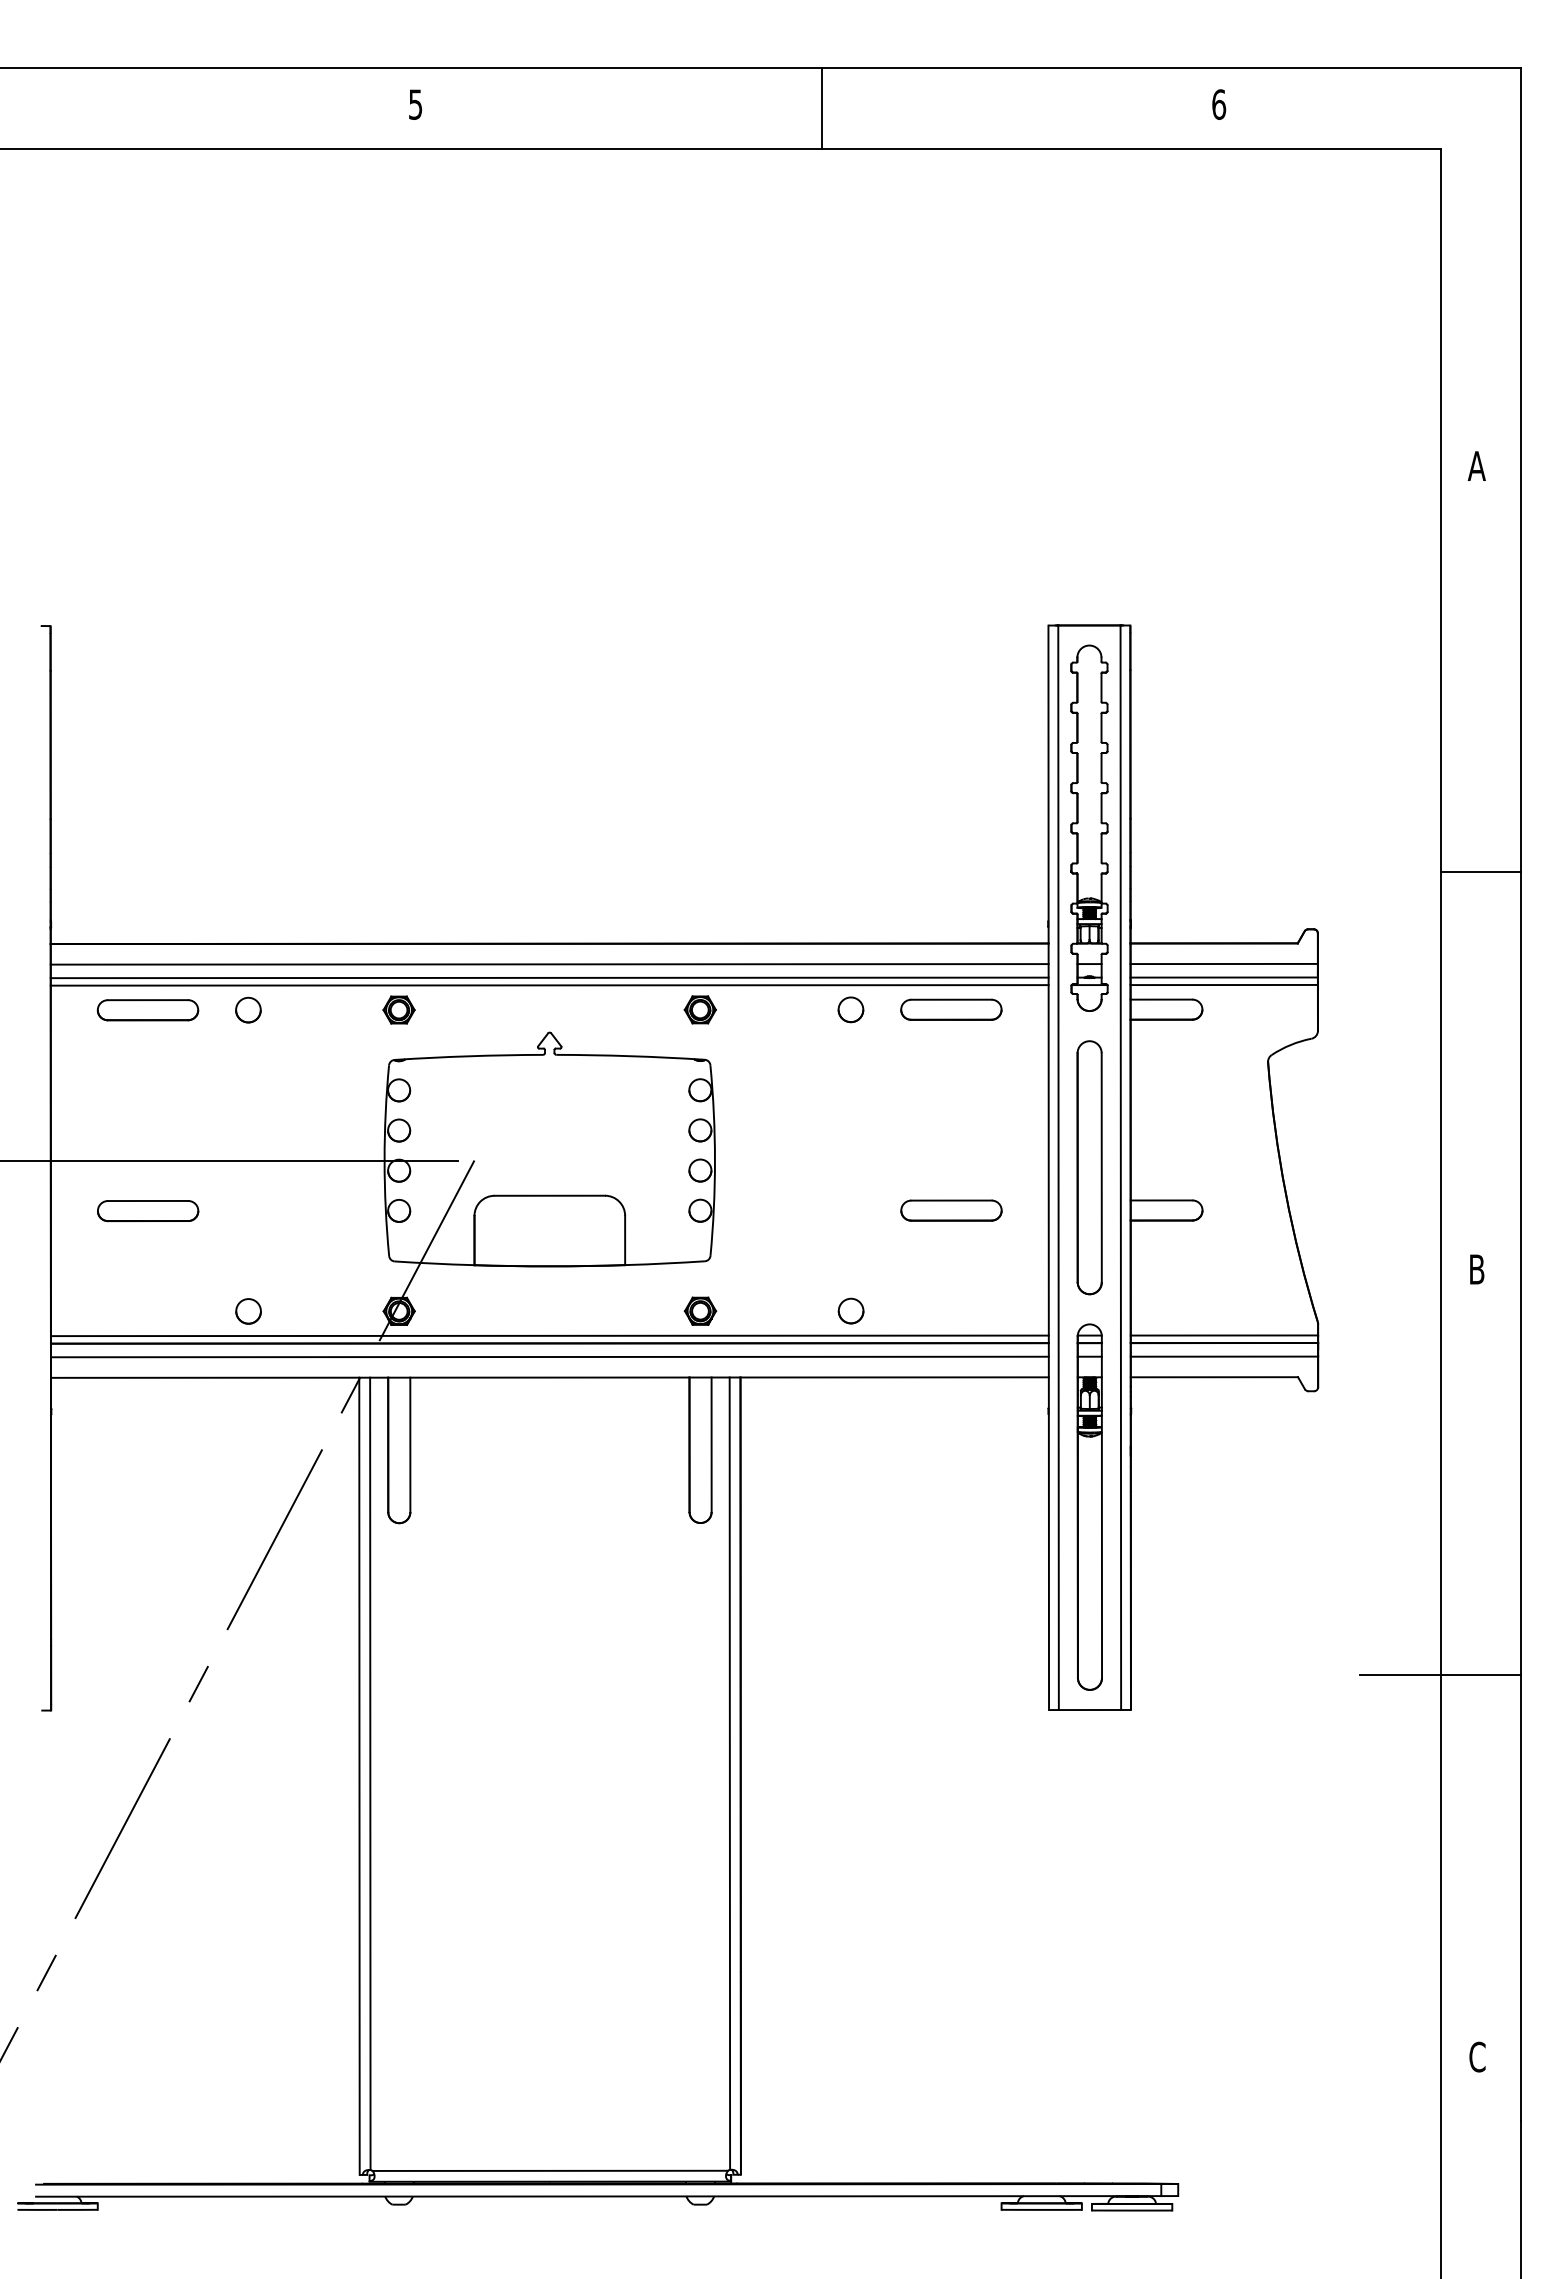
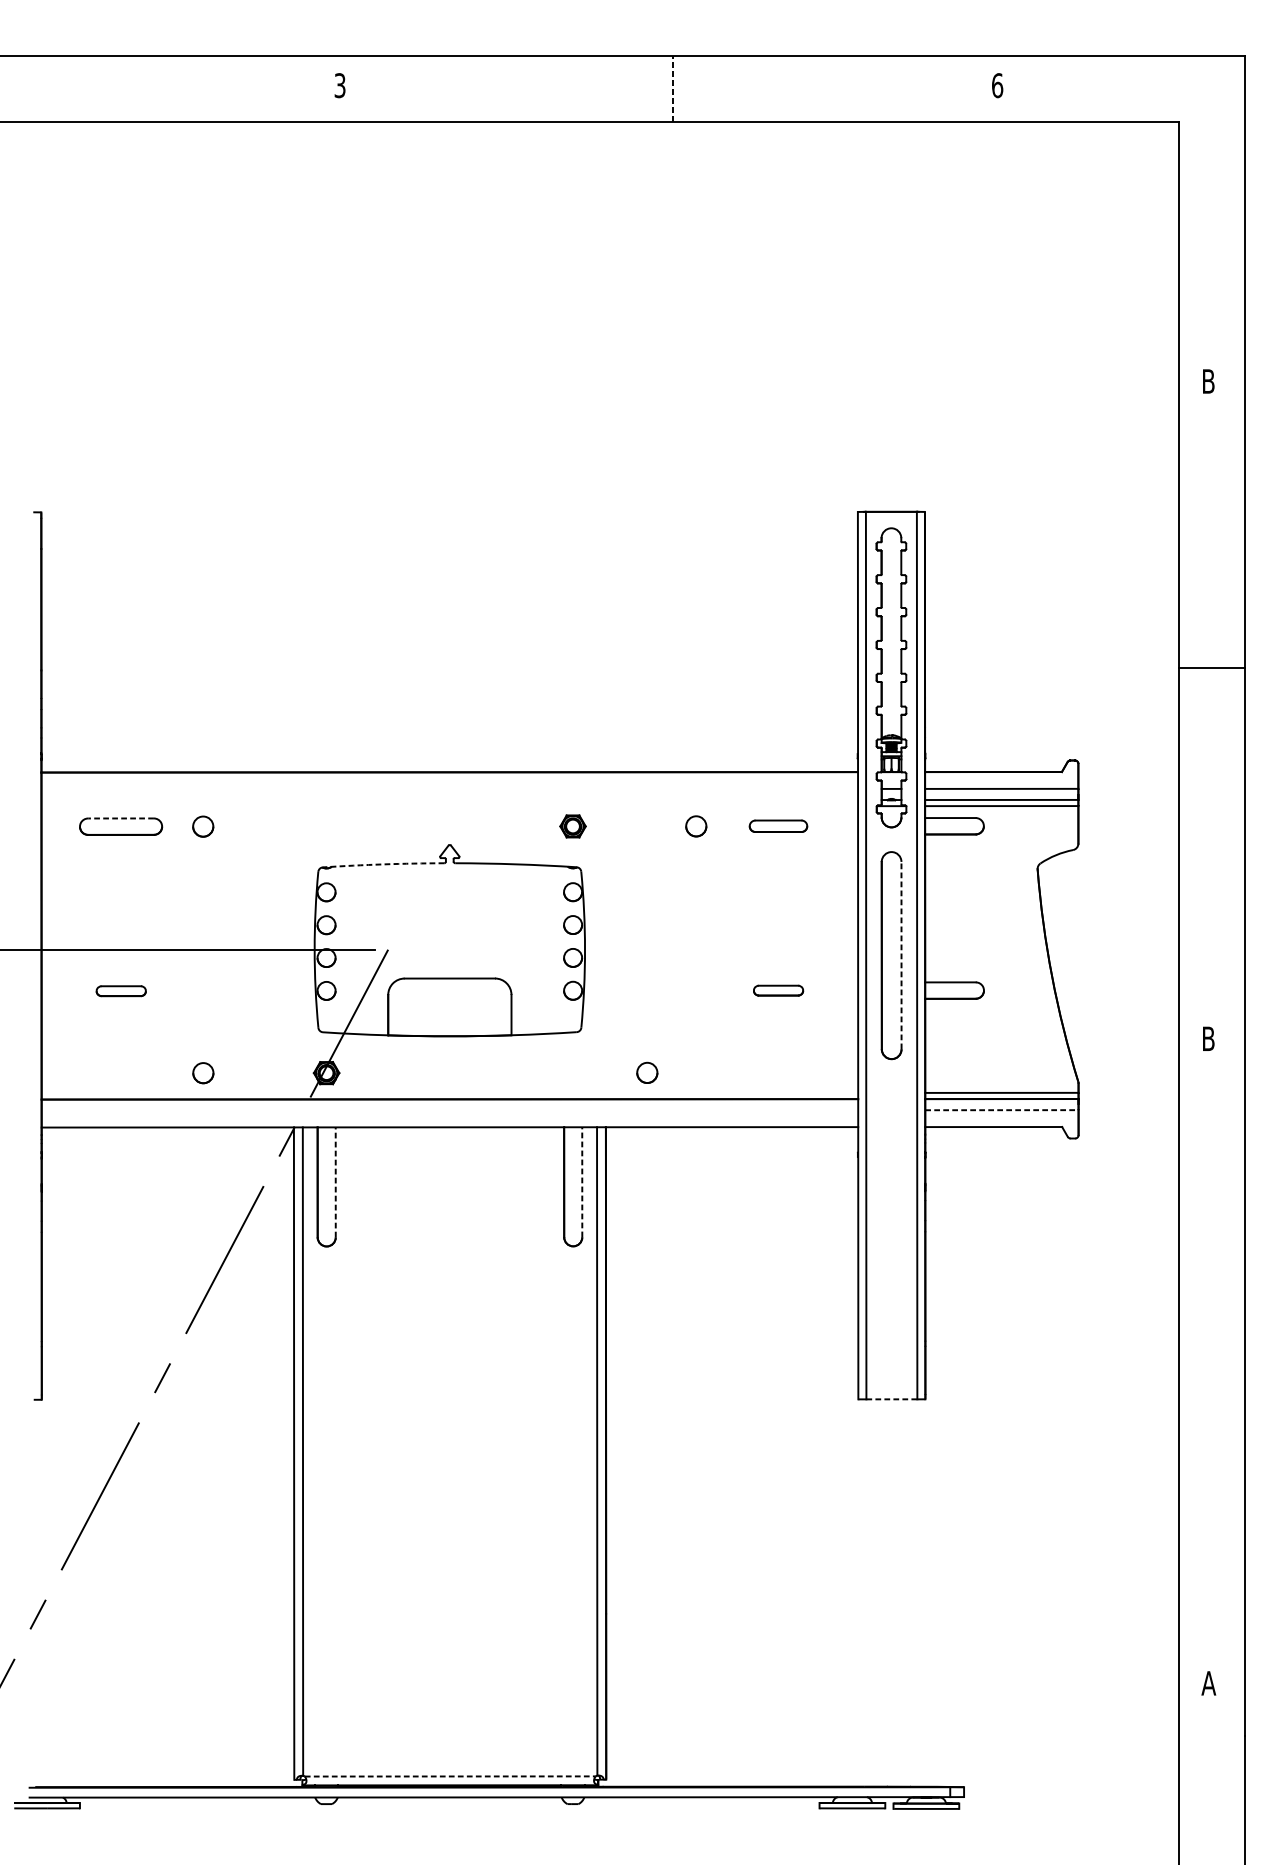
text: (415, 104) -> (339, 85), 5 -> 3
line: (822, 108) -> (673, 88), solid -> dashed
text: (1476, 465) -> (1208, 380), A -> B
line: (1480, 871) -> (1211, 668), moved
line: (549, 964) -> (449, 789), removed
line: (549, 977) -> (449, 799), removed
line: (549, 985) -> (449, 806), removed
line: (147, 1000) -> (120, 818), solid -> dashed
part: (398, 1009) -> (326, 826), removed
part: (951, 1009) -> (778, 826), size x0.7
arc: (468, 1056) -> (383, 864), solid -> dashed
line: (1101, 1167) -> (901, 955), solid -> dashed
part: (951, 1210) -> (778, 990), size x0.6
part: (148, 1211) -> (121, 991), size x0.6
part: (700, 1310) -> (573, 1072), removed
part: (850, 1310) -> (646, 1072), moved
line: (549, 1335) -> (449, 1092), removed
line: (549, 1356) -> (449, 1110), removed
line: (1224, 1356) -> (1001, 1110), solid -> dashed
line: (410, 1444) -> (335, 1182), solid -> dashed
line: (711, 1444) -> (582, 1182), solid -> dashed
part: (1089, 1506) -> (891, 1232), removed
line: (1440, 1675) -> (1178, 1371), removed
line: (1090, 1710) -> (892, 1399), solid -> dashed
text: (1477, 2056) -> (1208, 1682), C -> A
line: (550, 2170) -> (450, 1776), solid -> dashed

